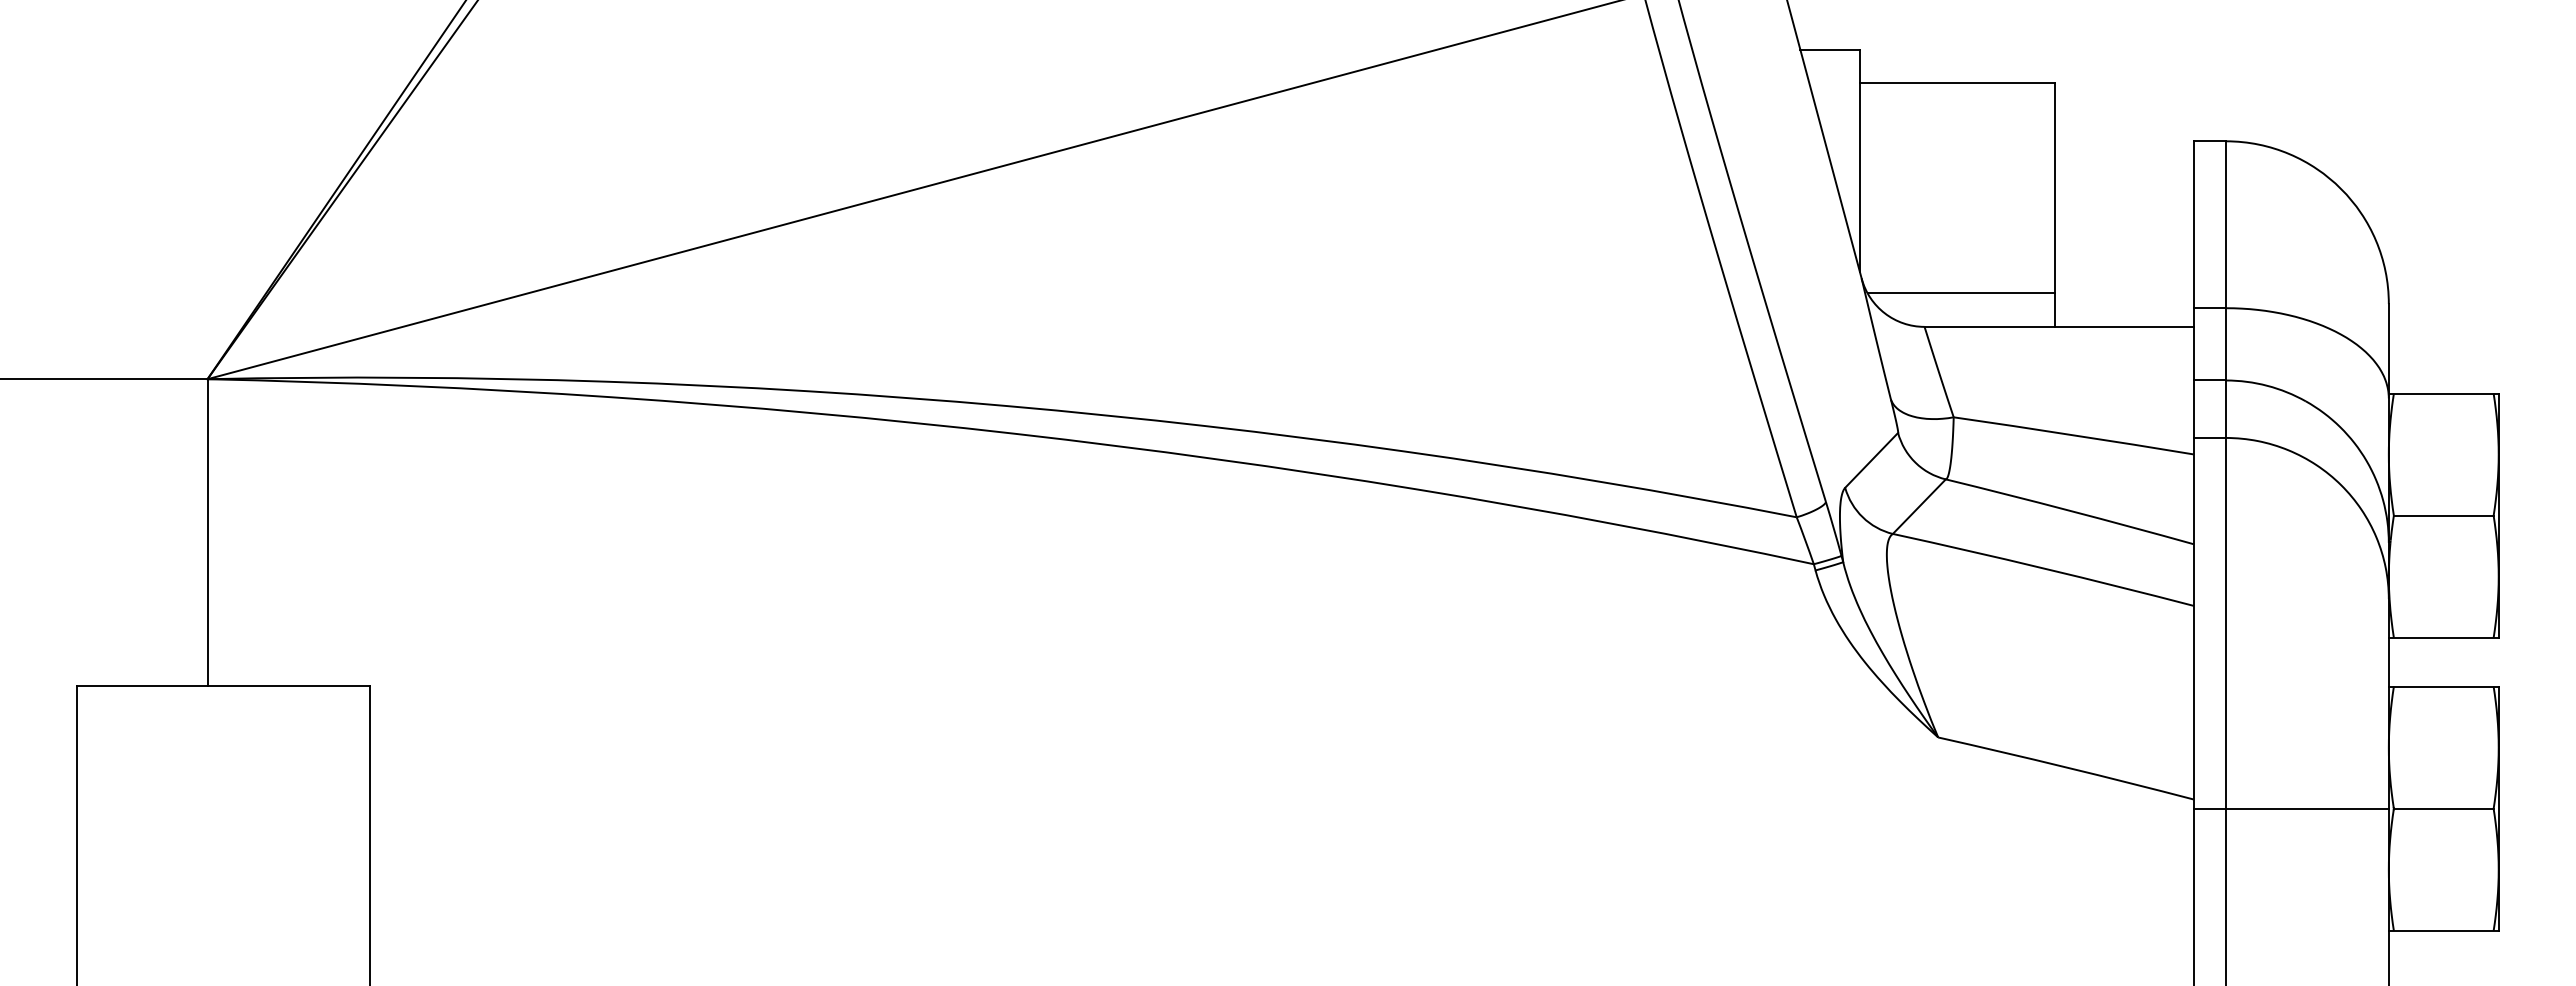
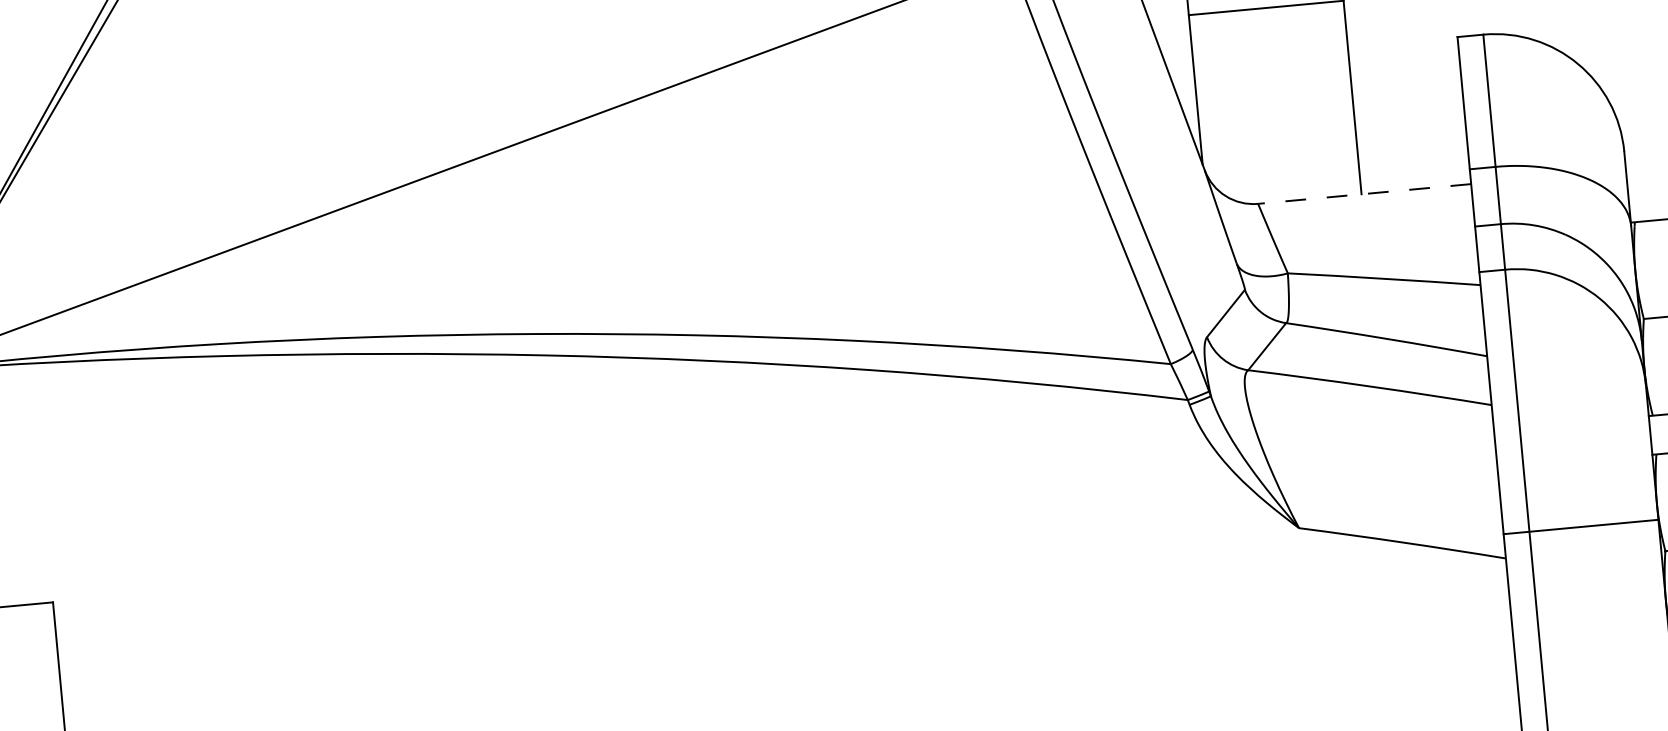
line: (1961, 292) -> (1284, 173), removed
line: (2058, 326) -> (1364, 193), solid -> dashed
line: (2290, 808) -> (1580, 526), moved

